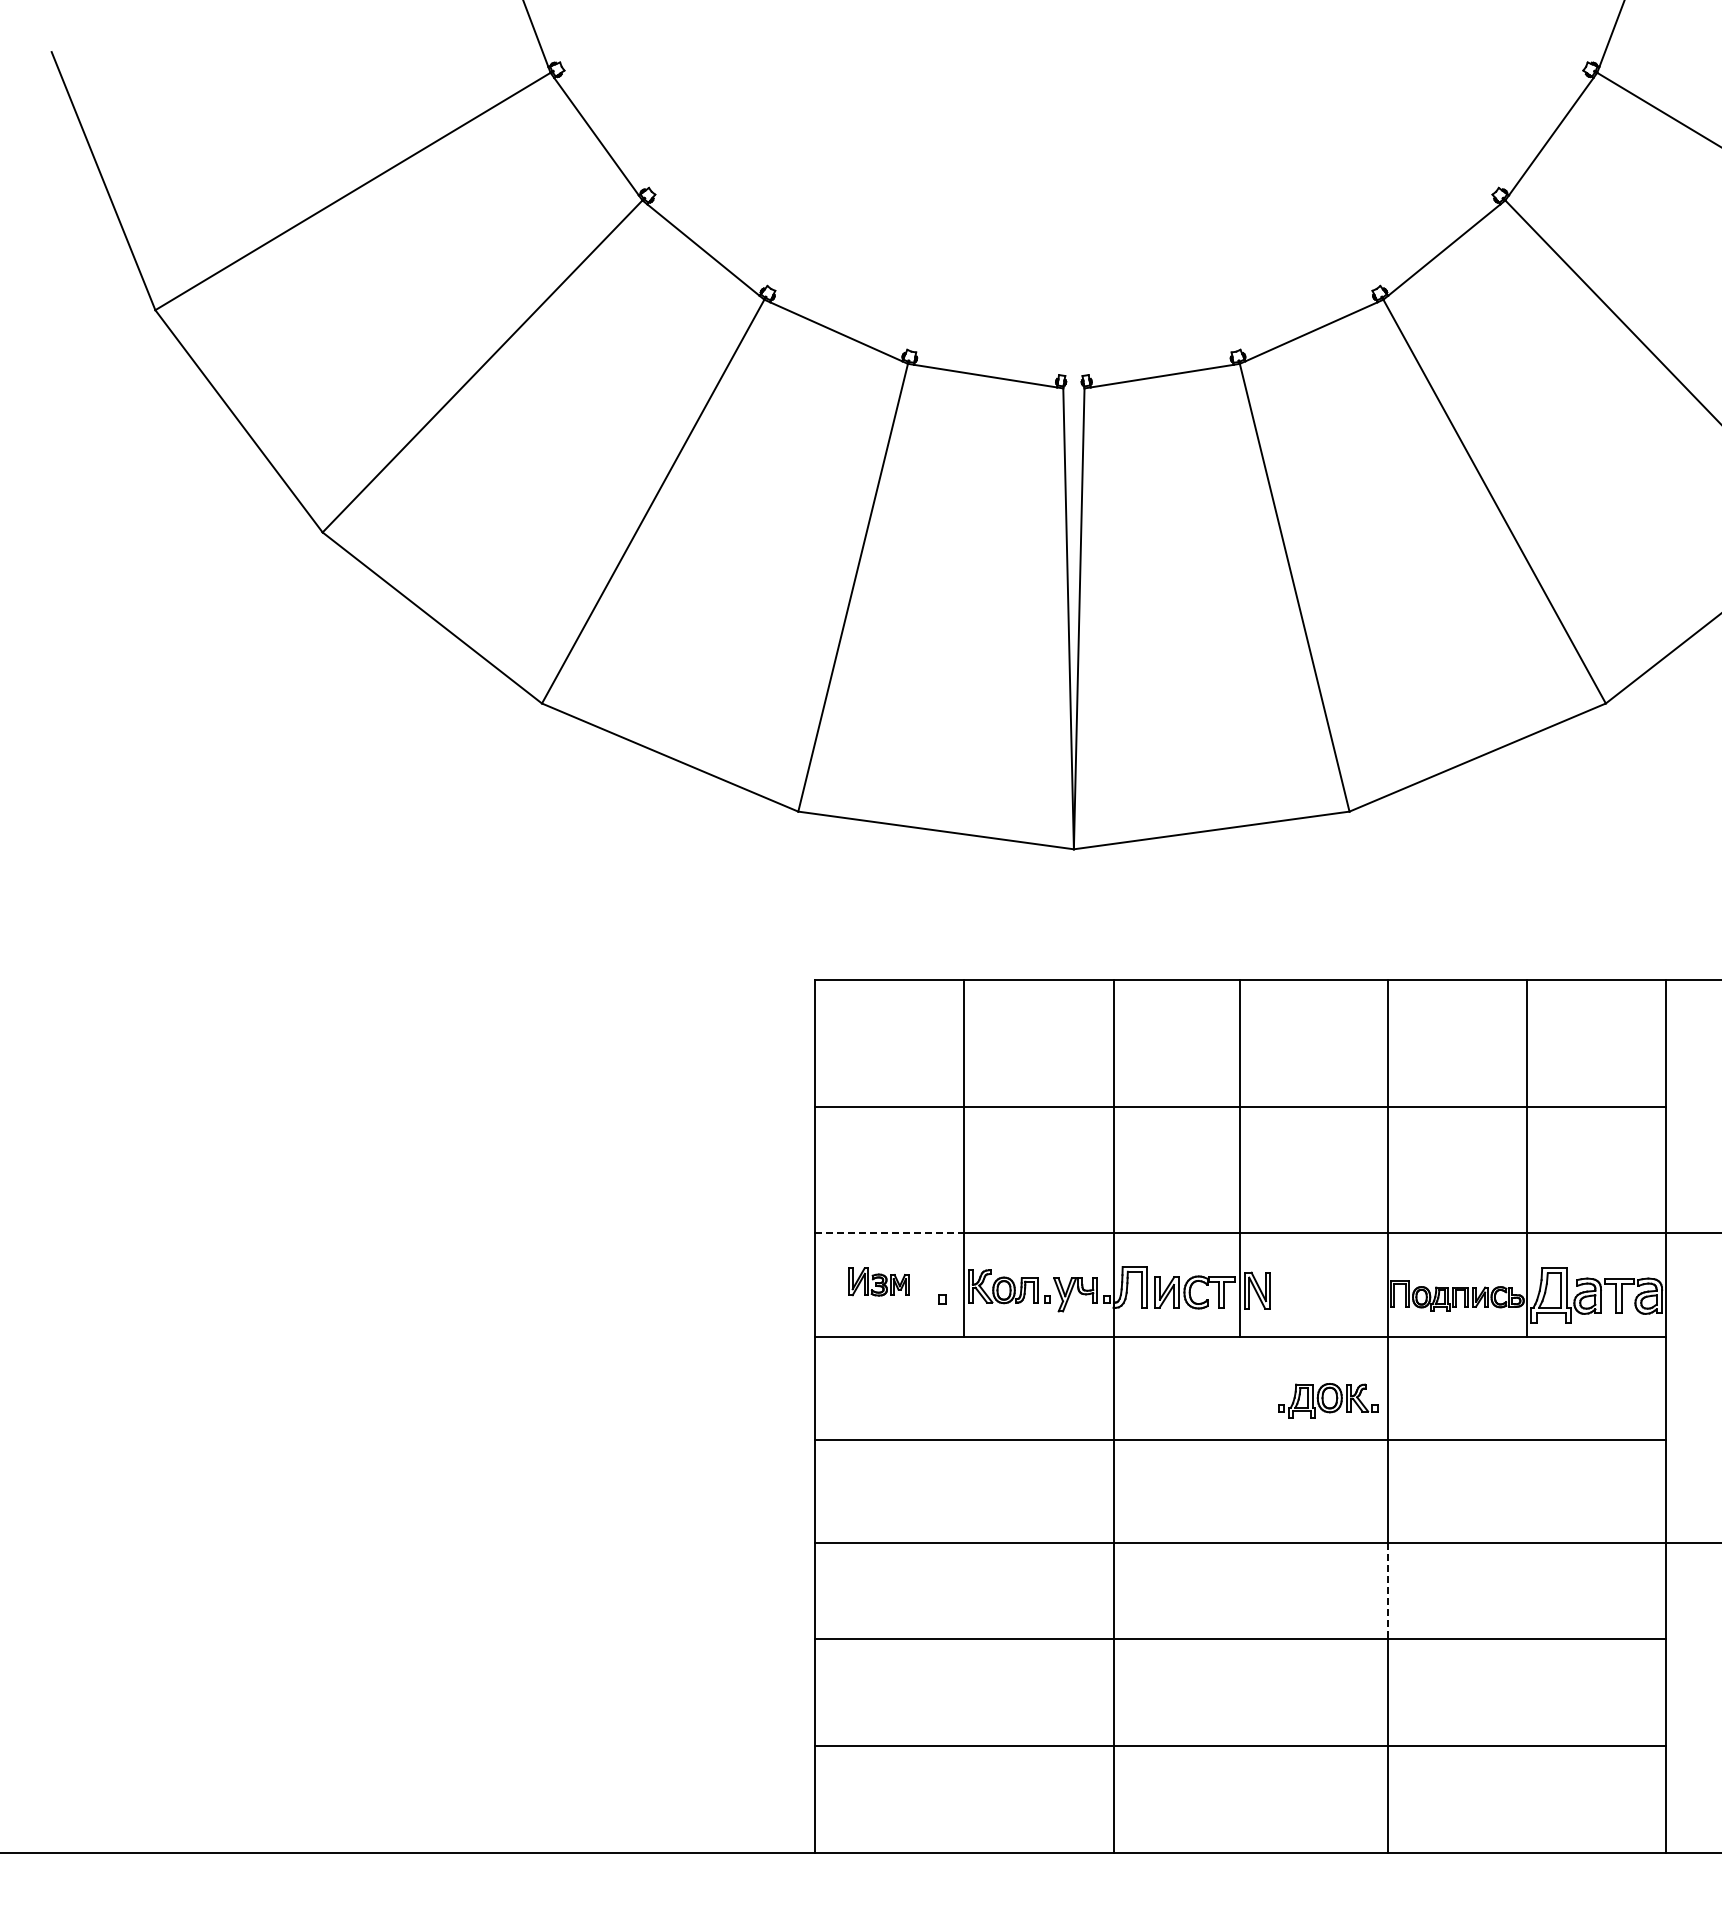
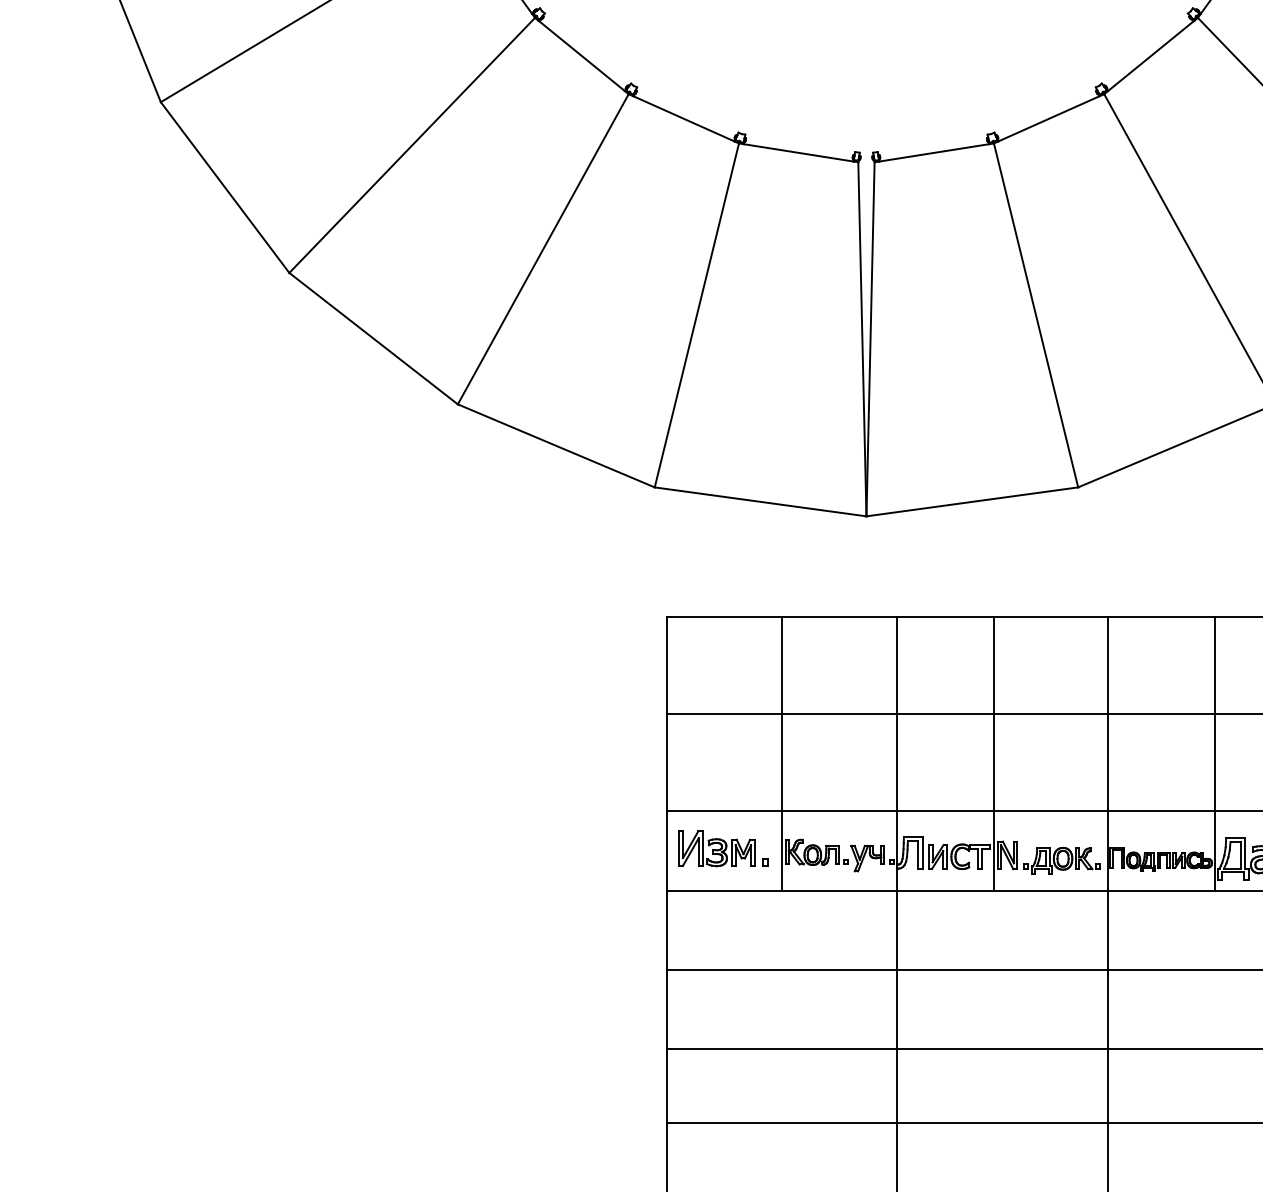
line: (889, 1233) -> (724, 811), dashed -> solid
part: (878, 1281) -> (716, 848), size x1.67
part: (1328, 1400) -> (1062, 860), moved
line: (1388, 1591) -> (1108, 1086), dashed -> solid

